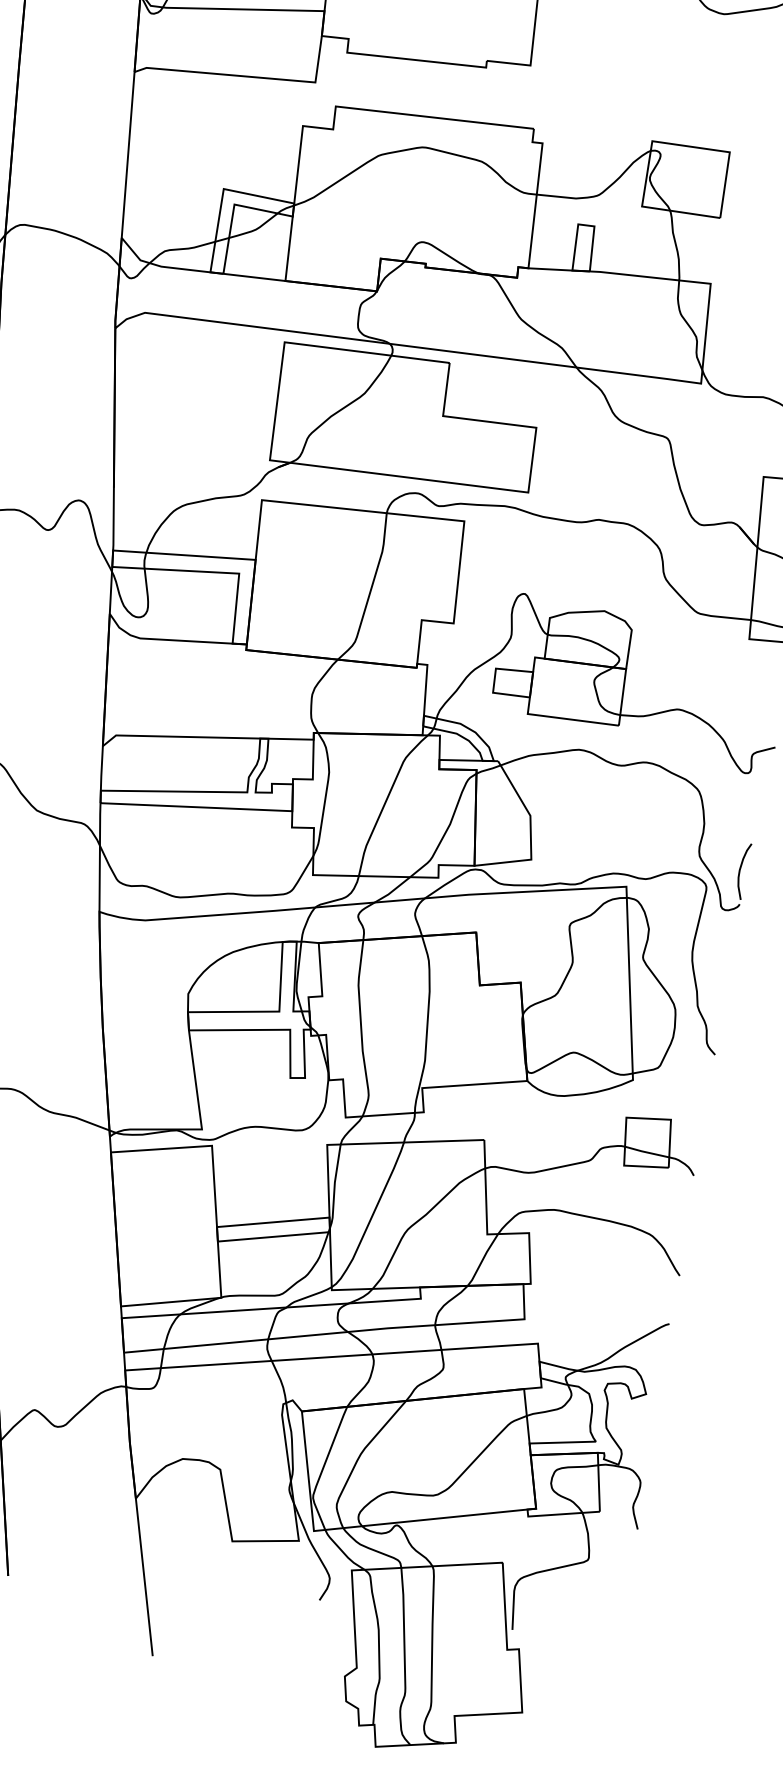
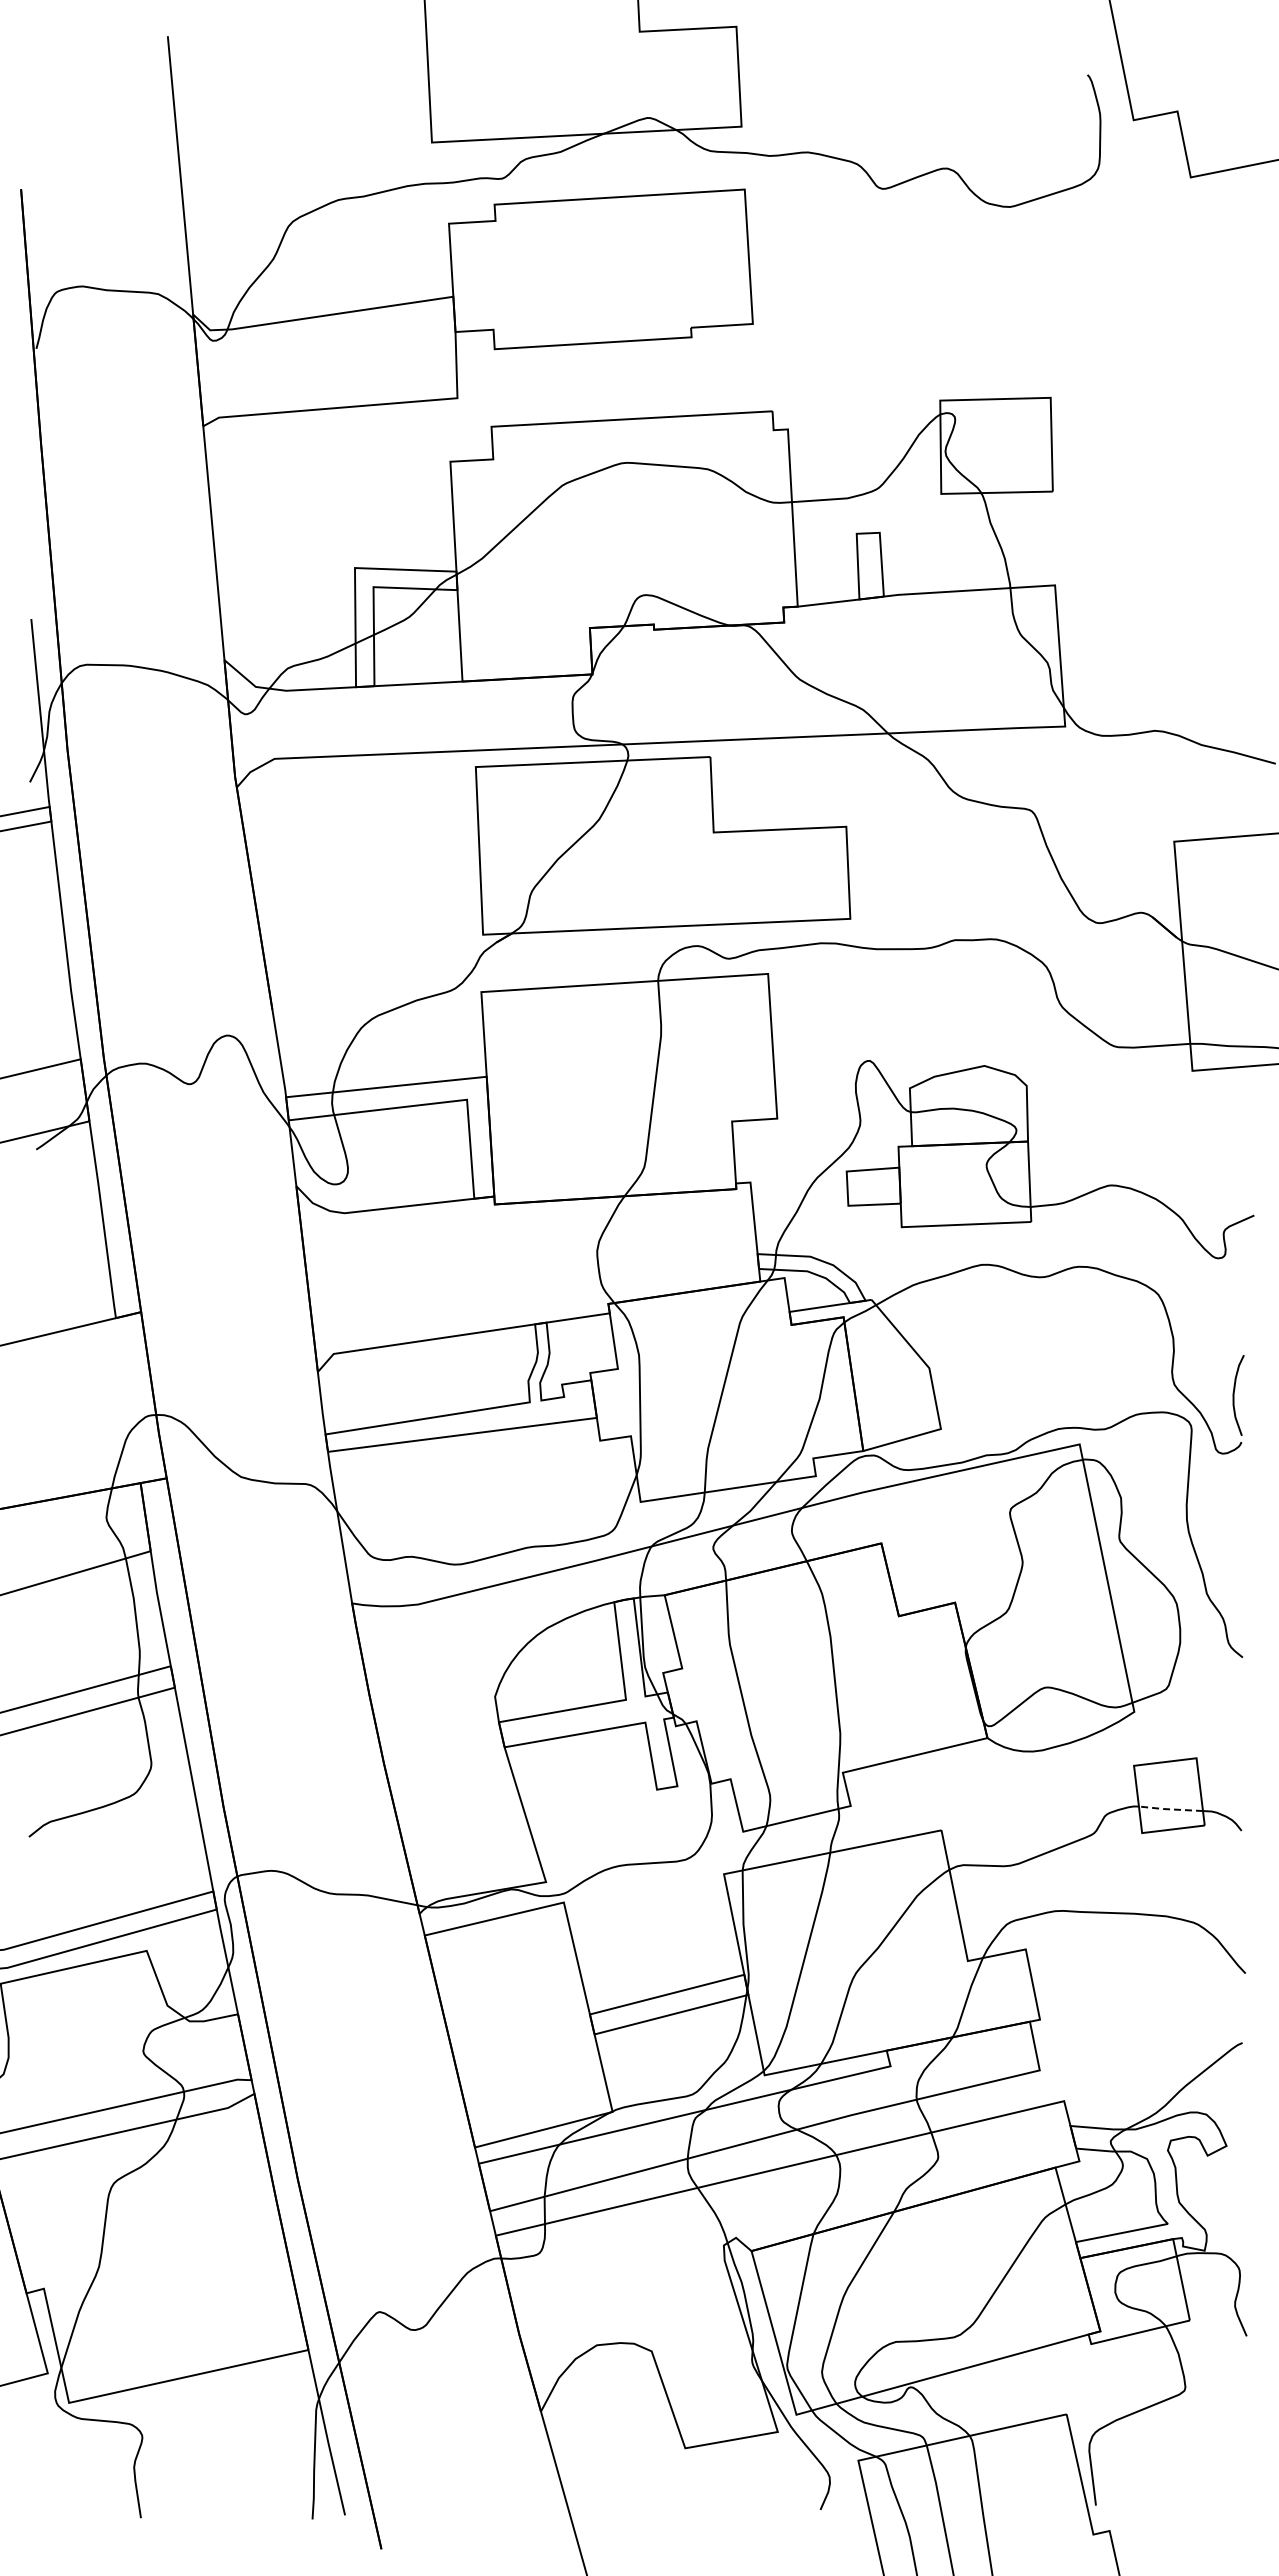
line: (646, 1152) -> (1170, 1809), solid -> dashed

